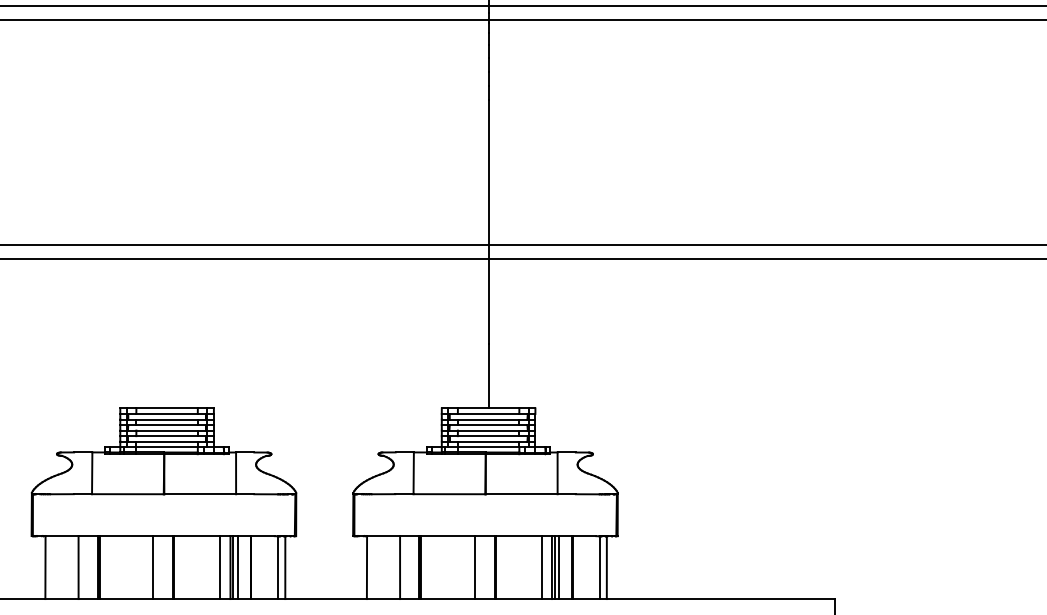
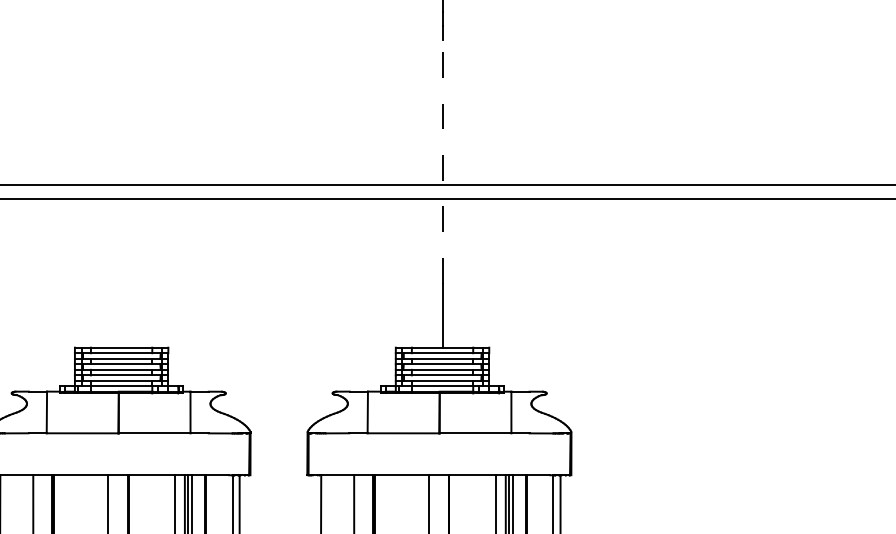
line: (488, 221) -> (442, 161), solid -> dashed

